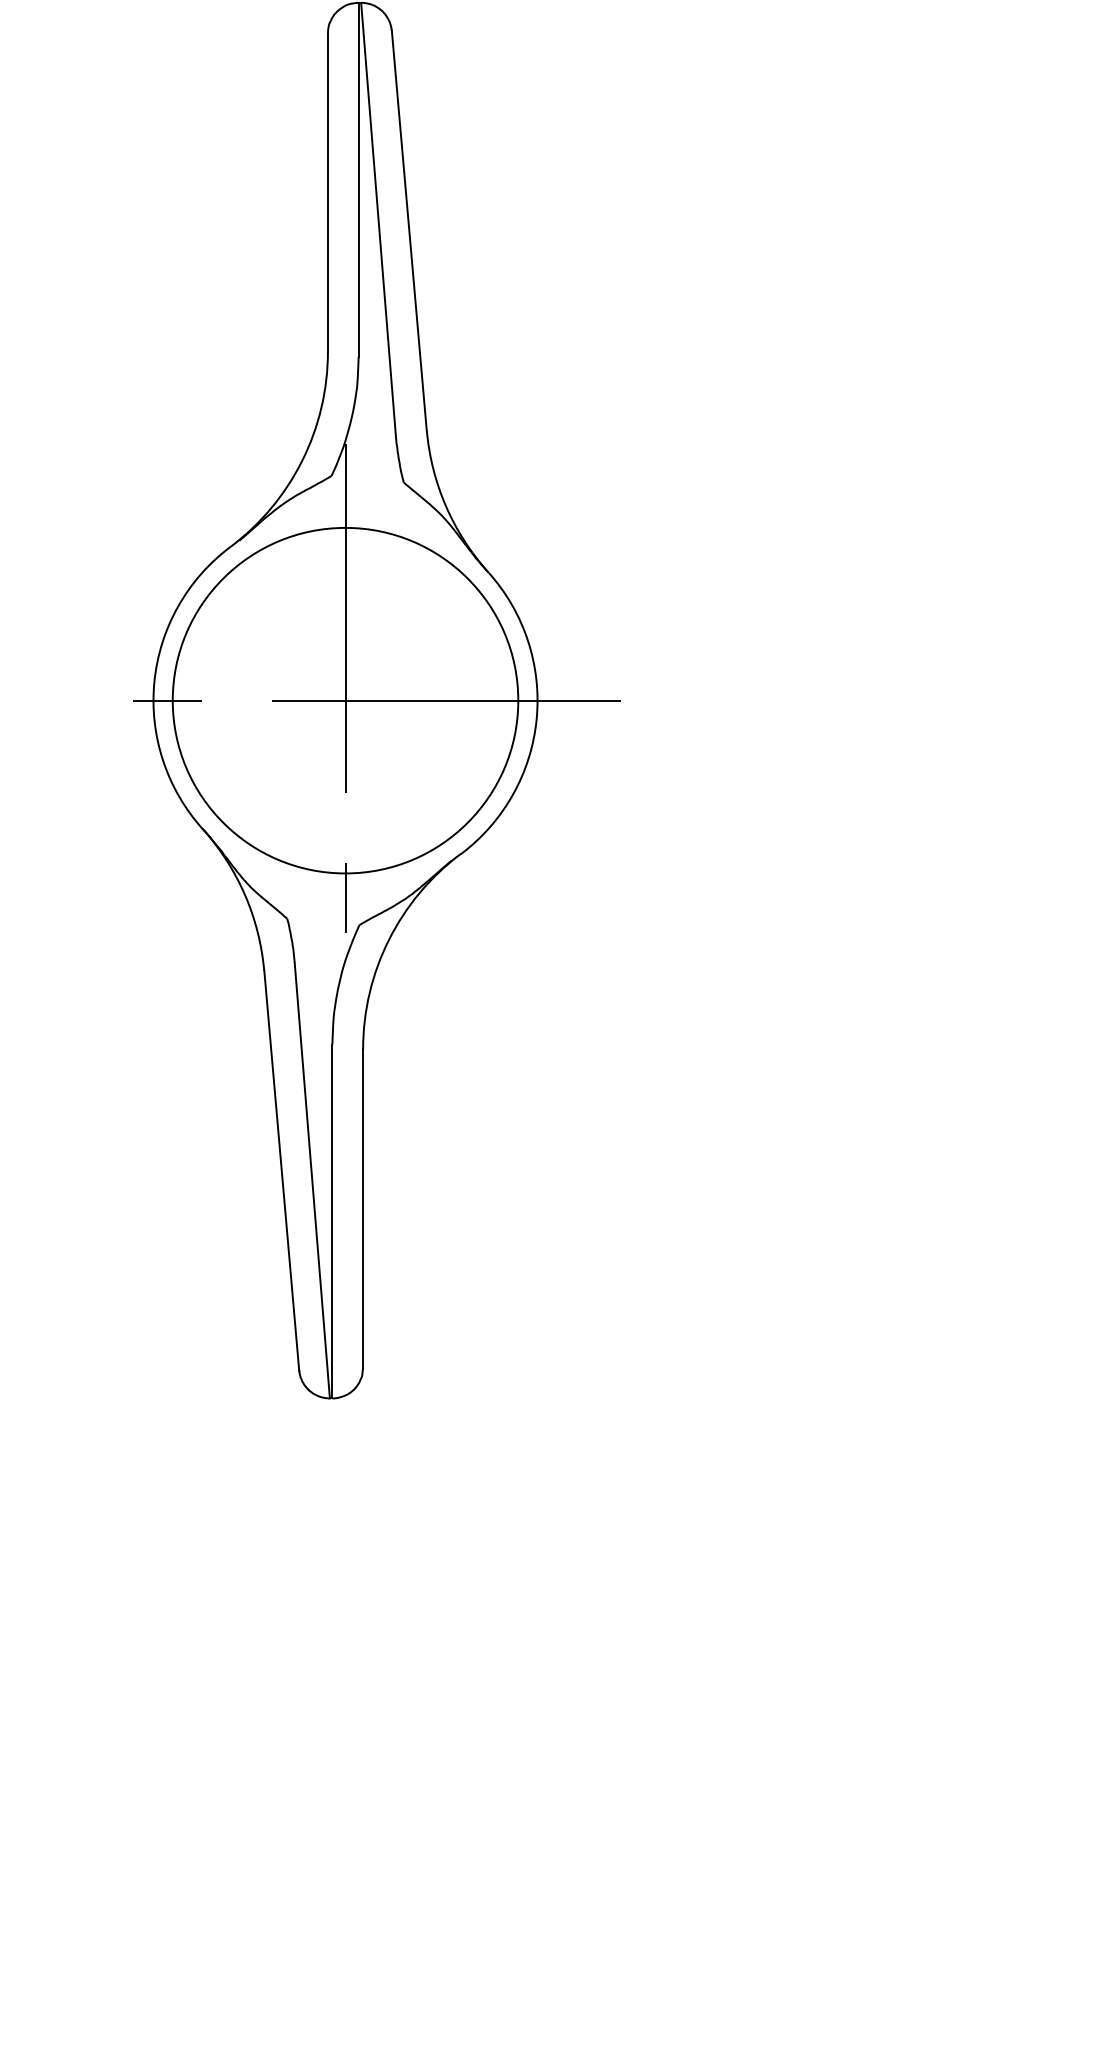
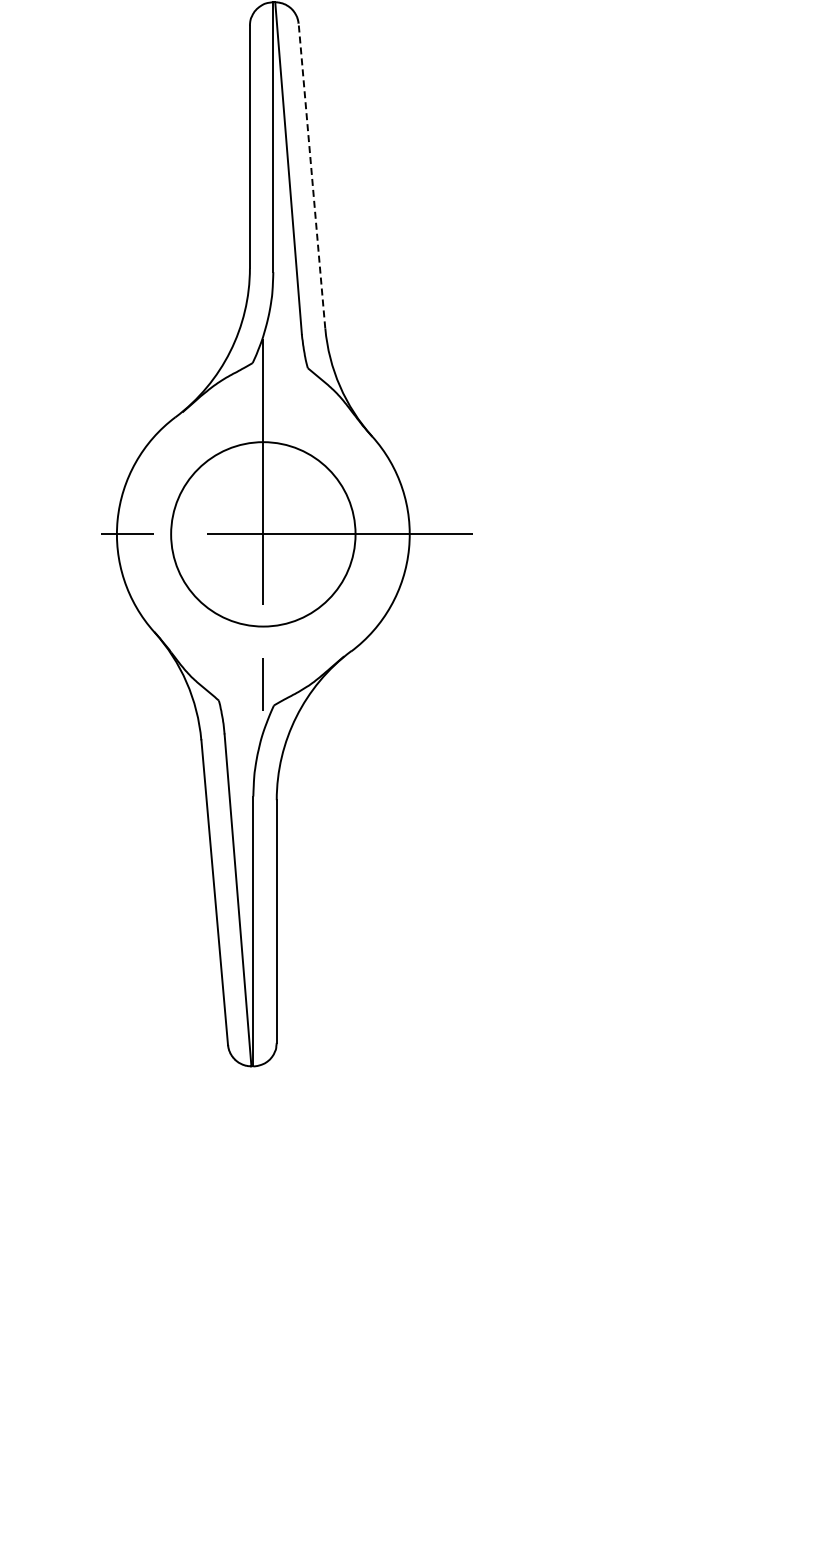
line: (408, 231) -> (311, 176), solid -> dashed
circle: (345, 700) -> (263, 534), size x0.7

